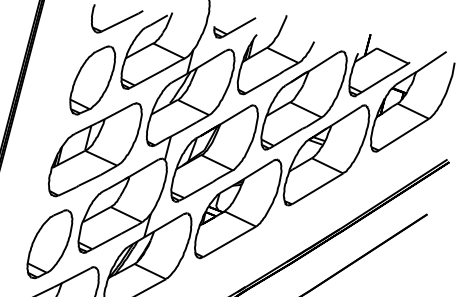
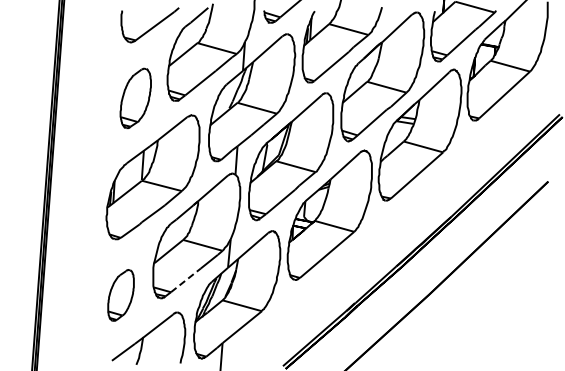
part: (92, 80) -> (135, 98), size x0.7
line: (107, 241) -> (186, 280), solid -> dashed
part: (49, 244) -> (120, 295), size x0.6

